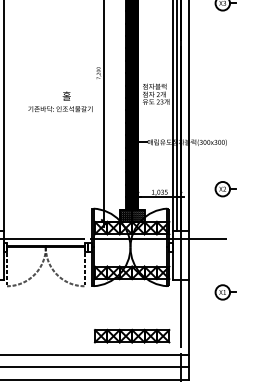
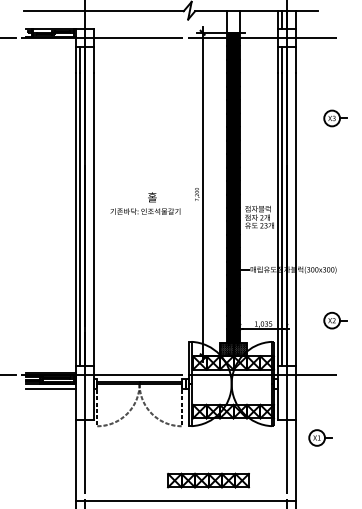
text: (60, 101) -> (145, 203), moved
part: (225, 291) -> (320, 437), moved
part: (132, 336) -> (208, 480), moved

